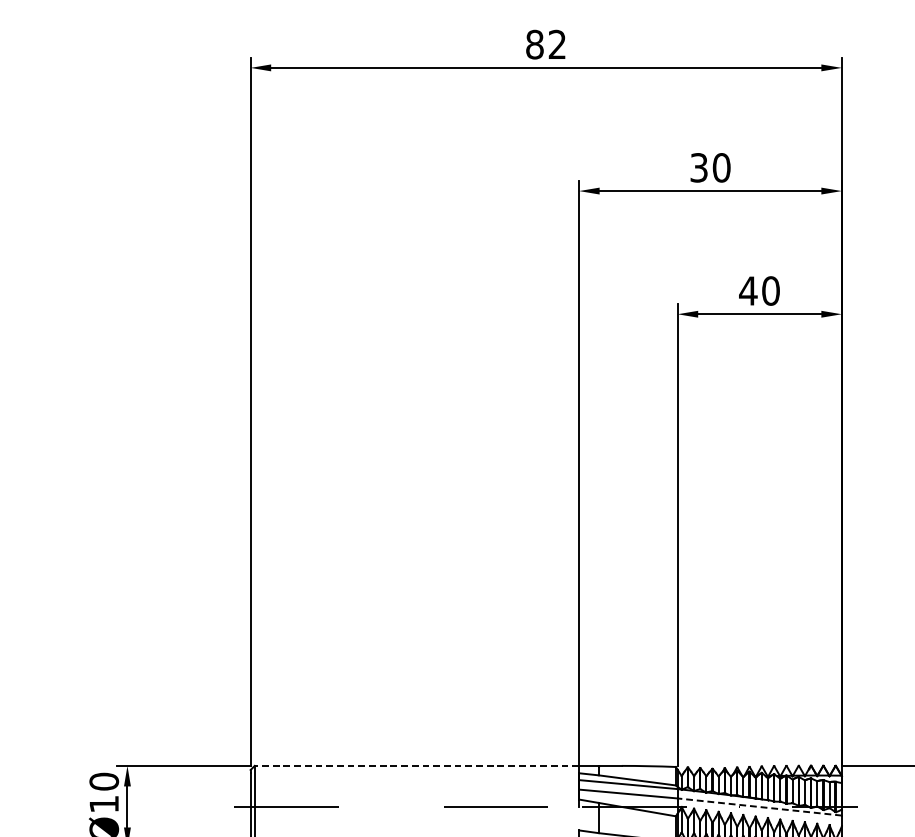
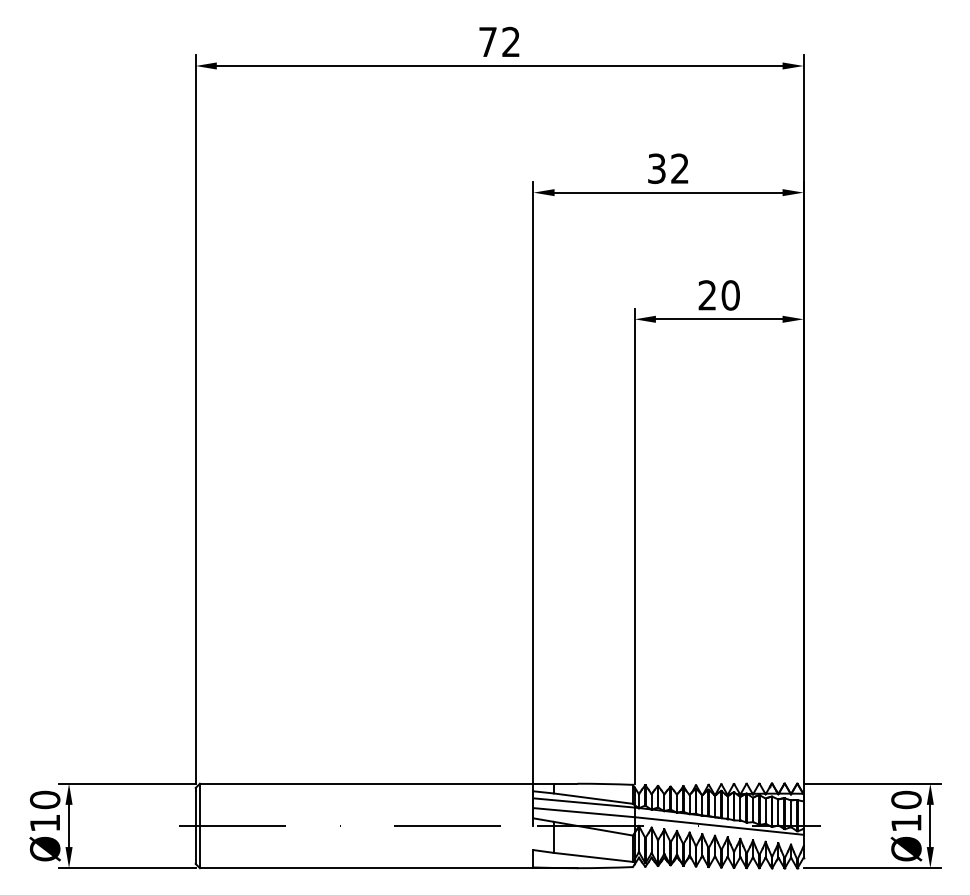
text: (535, 44) -> (488, 41), 82 -> 72
text: (722, 167) -> (680, 168), 30 -> 32
text: (748, 291) -> (707, 295), 40 -> 20
line: (416, 765) -> (366, 783), dashed -> solid
line: (760, 807) -> (719, 826), dashed -> solid

